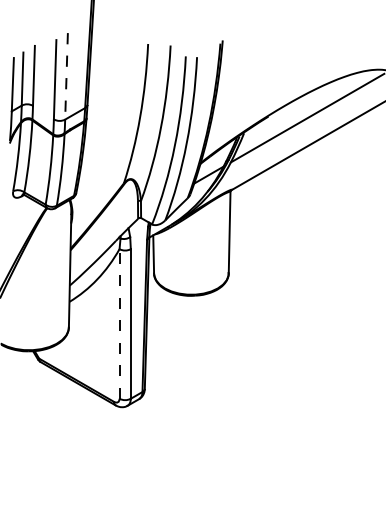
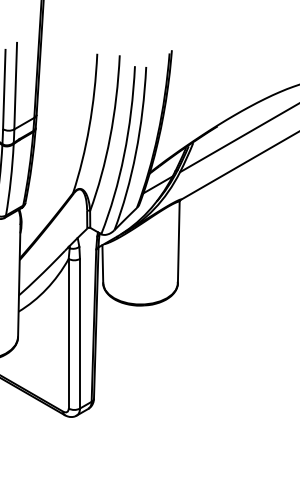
line: (66, 76) -> (15, 86), dashed -> solid
line: (119, 323) -> (68, 333), dashed -> solid

